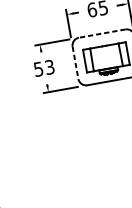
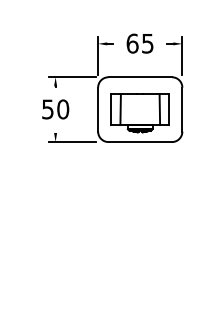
line: (102, 33) -> (140, 77), dashed -> solid
line: (75, 63) -> (98, 110), dashed -> solid
text: (50, 67) -> (63, 109), 53 -> 50

